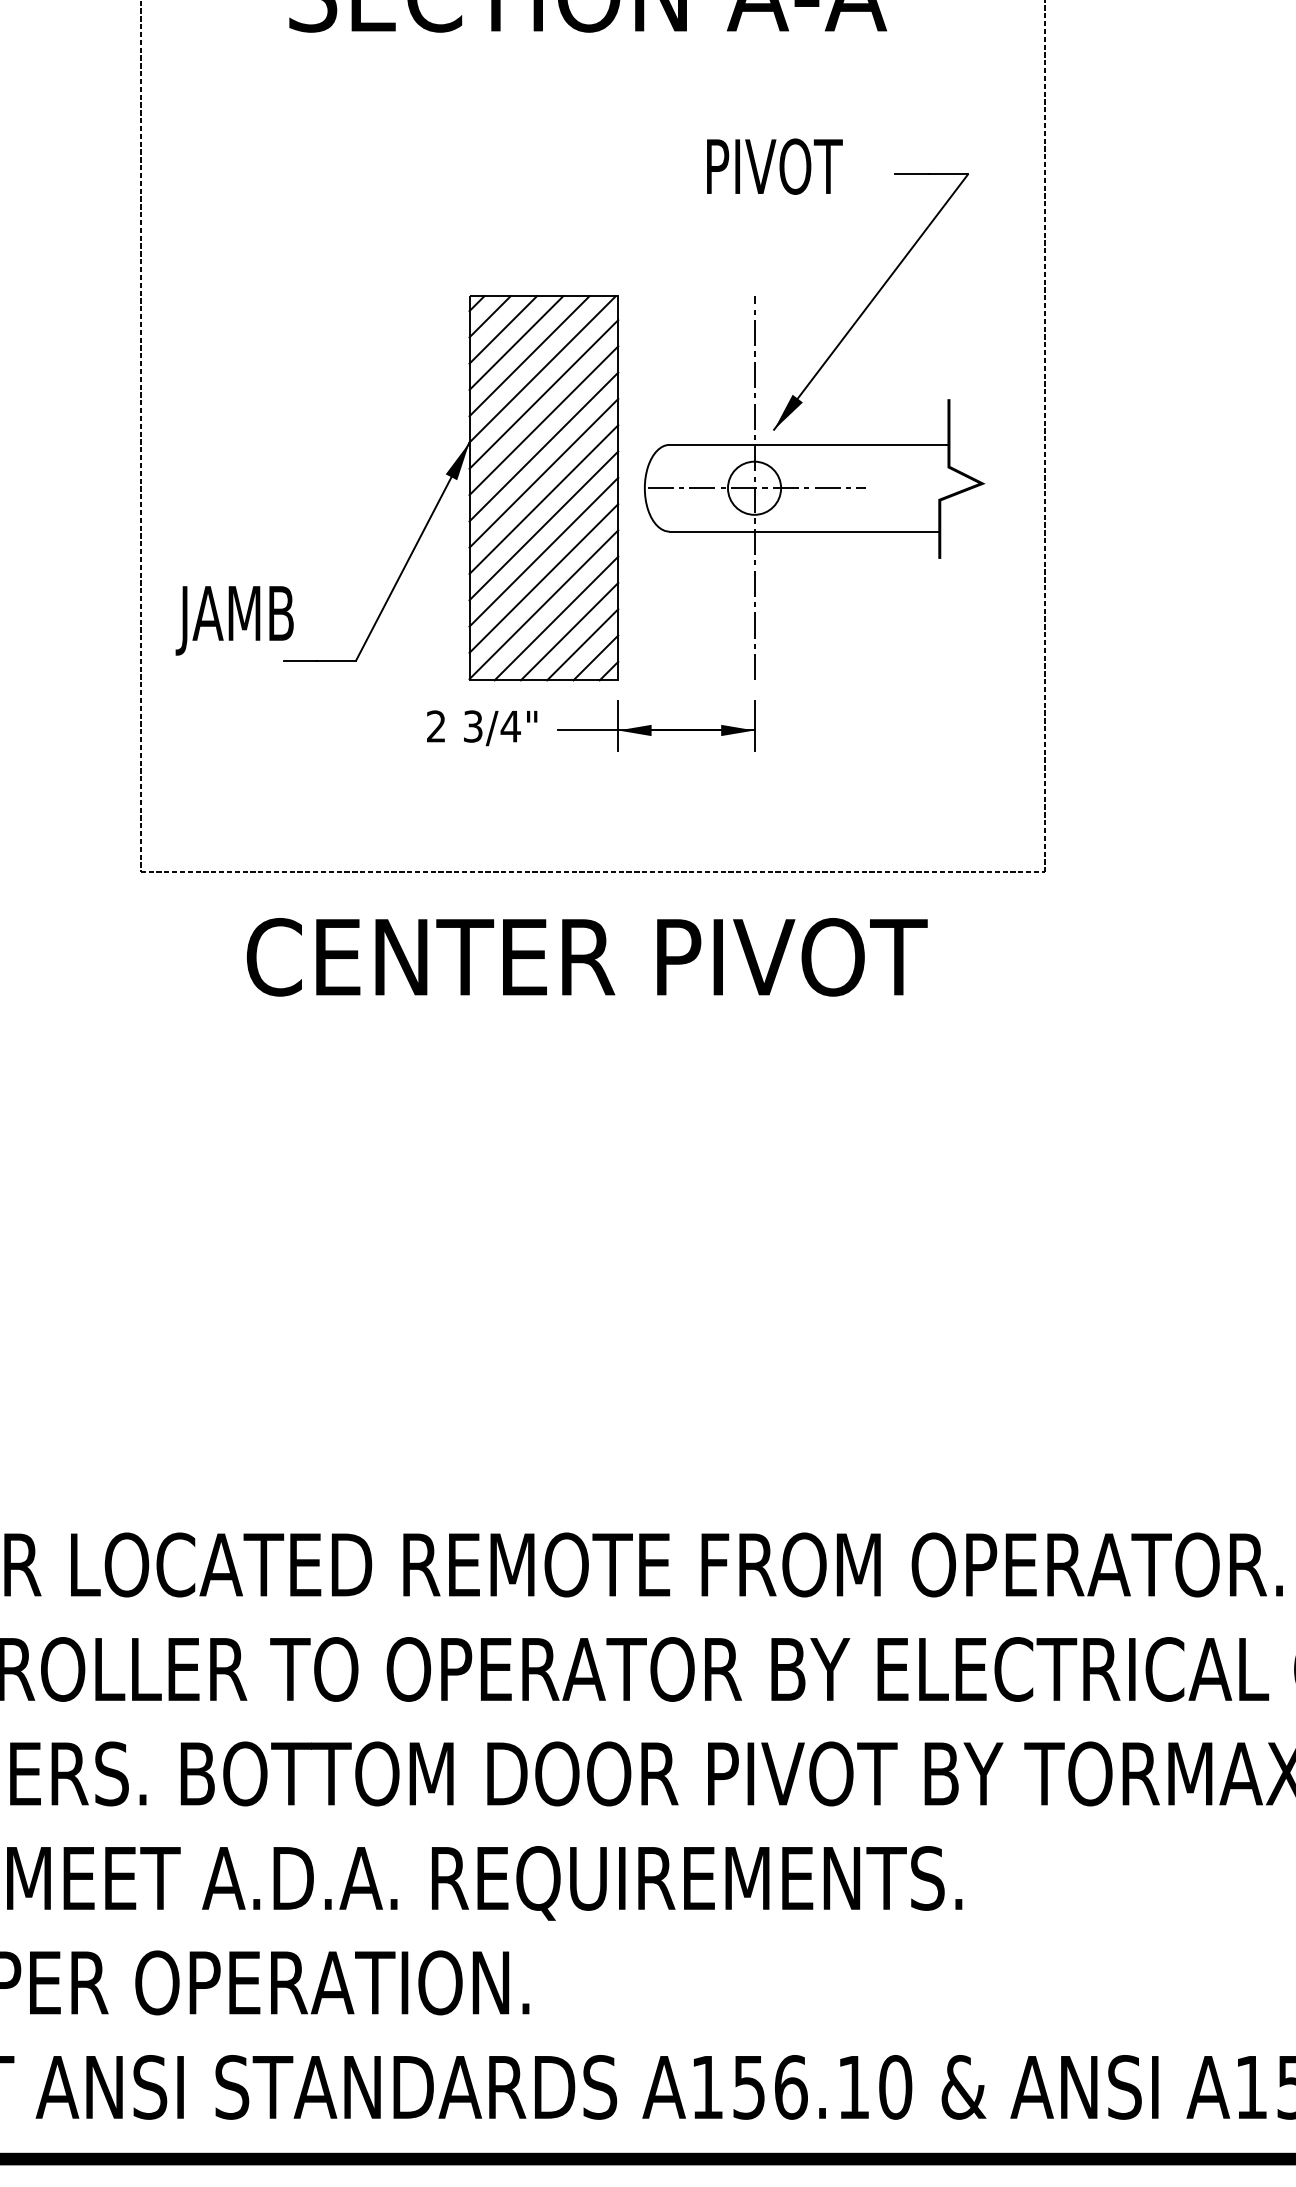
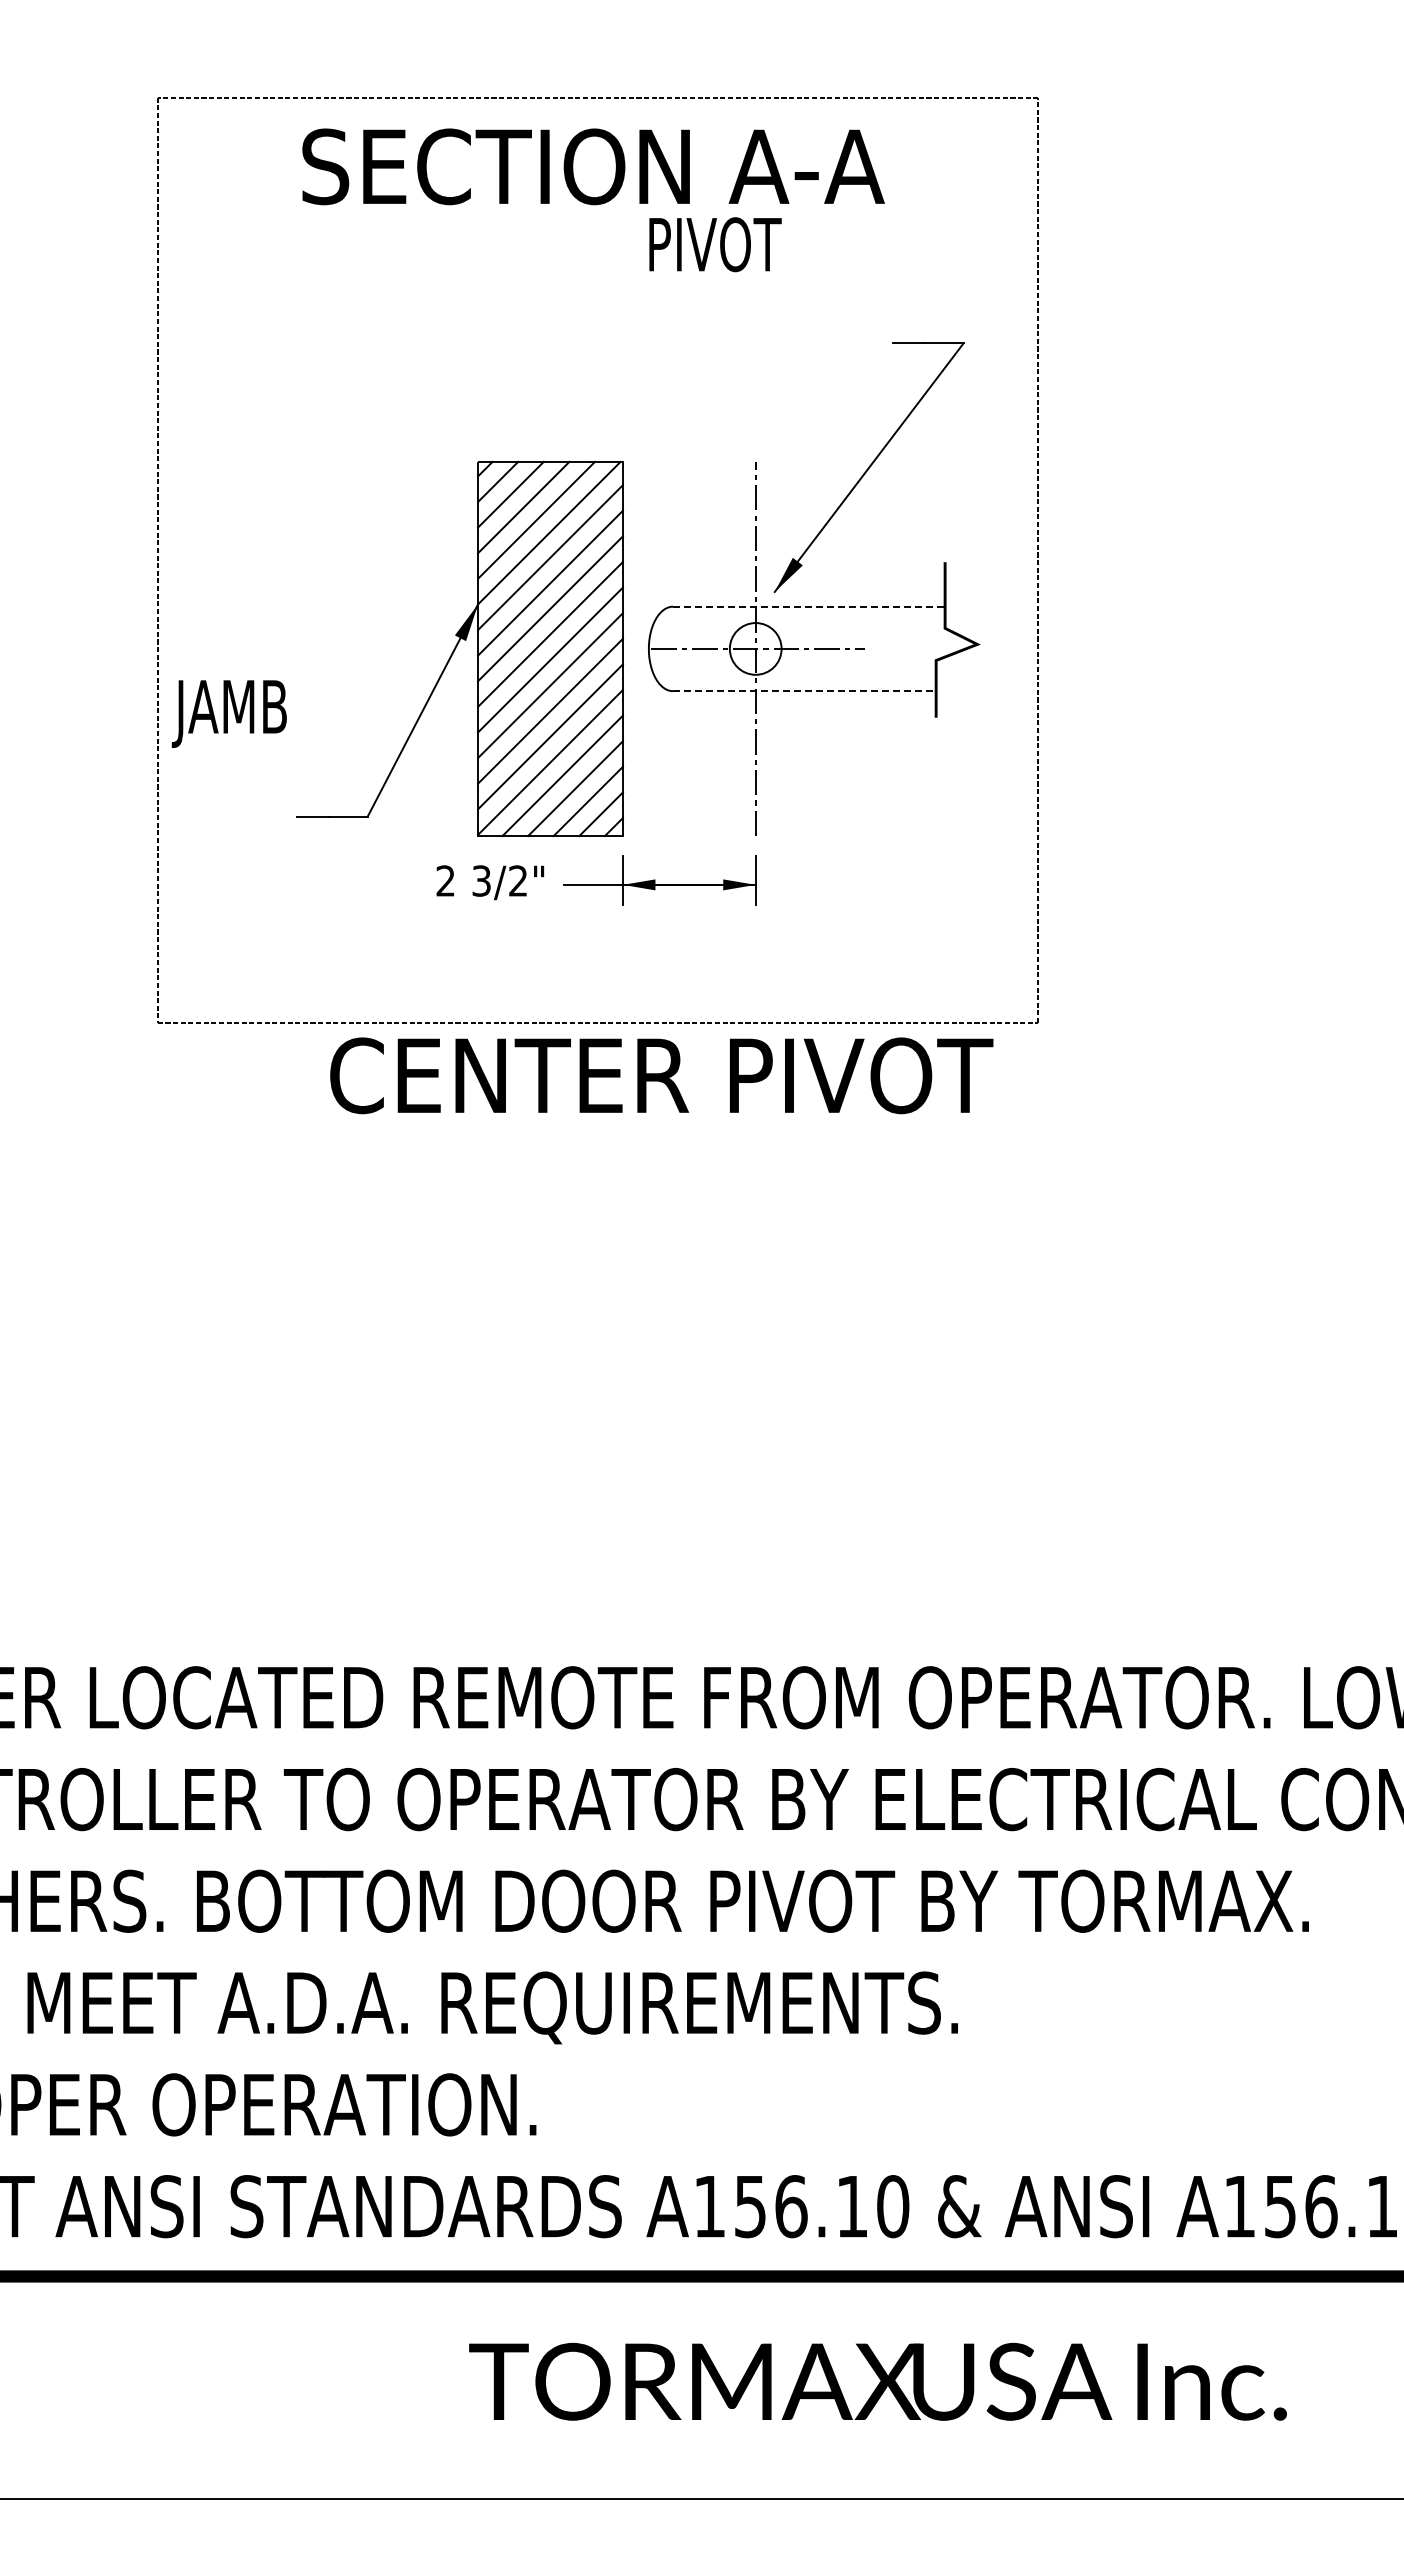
text: (774, 166) -> (715, 244), moved
line: (809, 444) -> (809, 606), solid -> dashed
line: (804, 531) -> (804, 691), solid -> dashed
text: (233, 620) -> (228, 713), moved
text: (511, 725) -> (518, 880), 3/4" -> 3/2"
text: (586, 956) -> (661, 1075), moved

